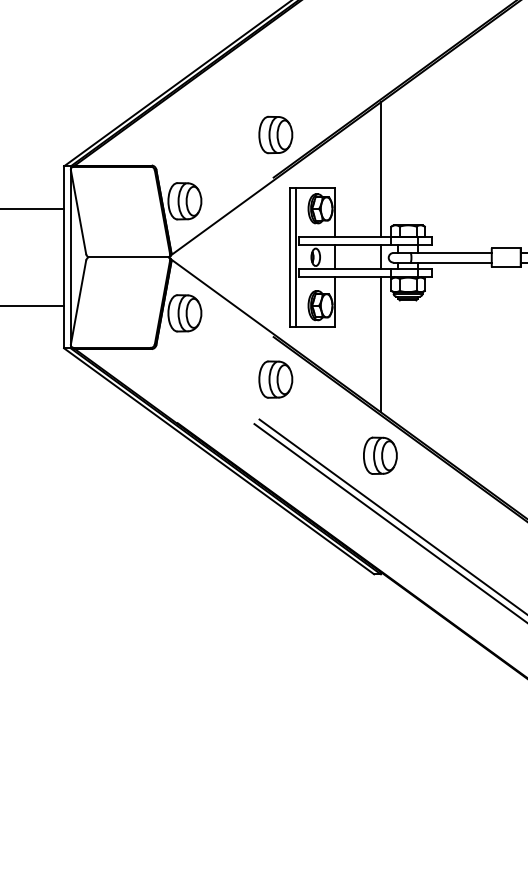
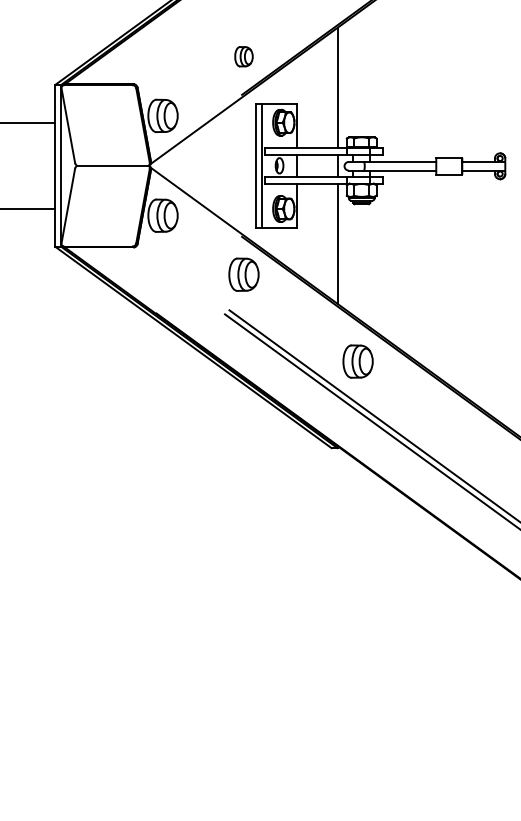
part: (275, 134) -> (243, 56), size x0.6
part: (379, 455) -> (357, 361), moved

